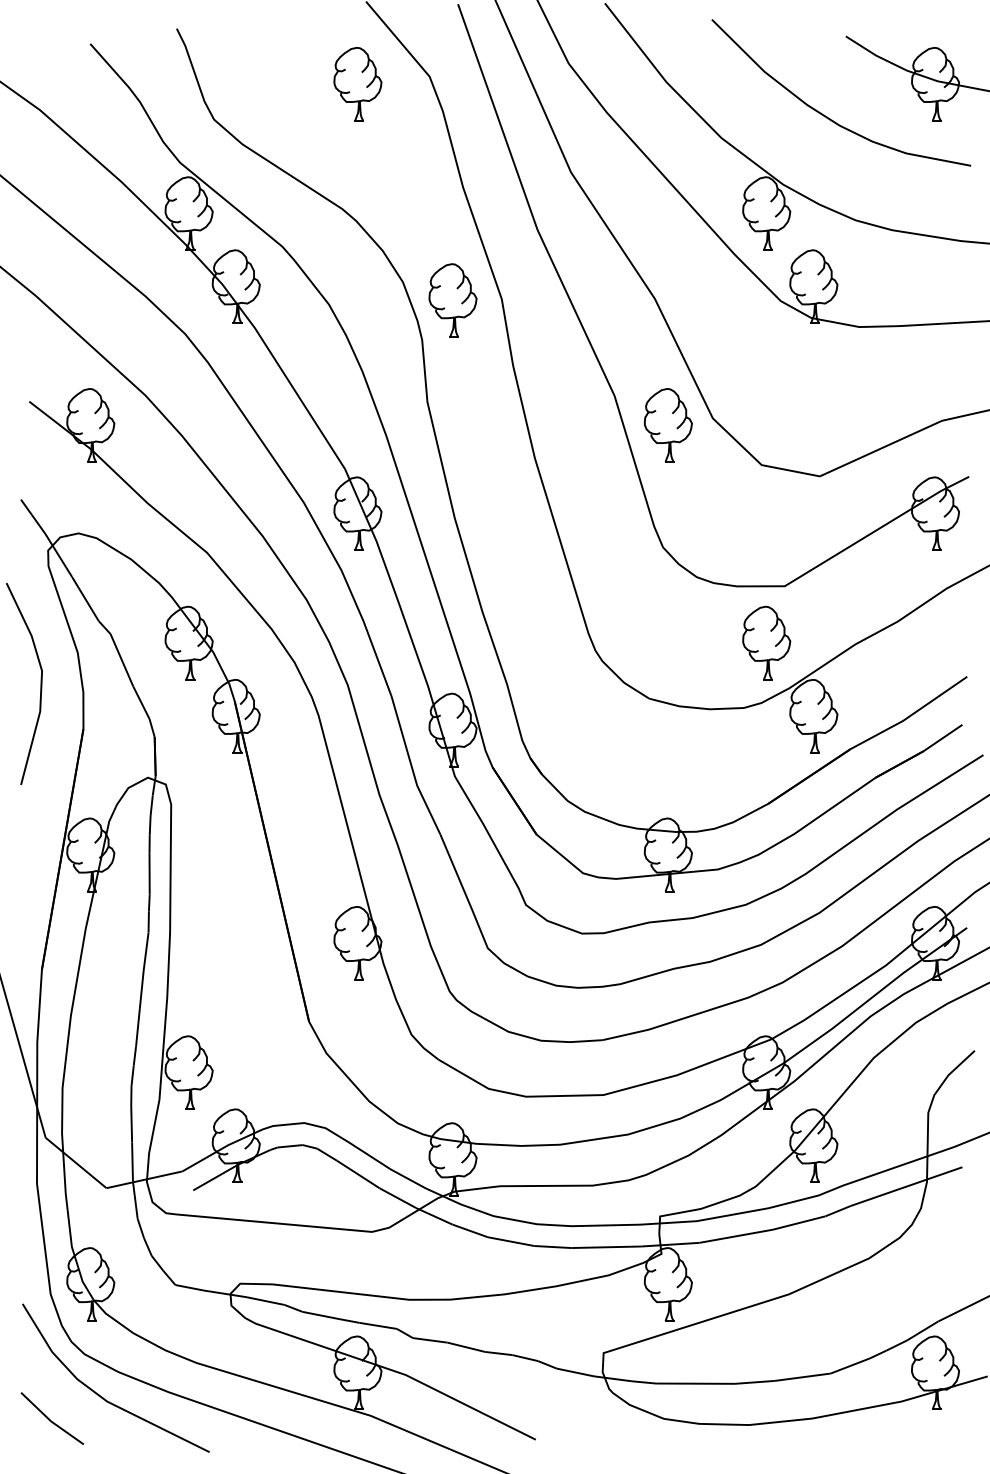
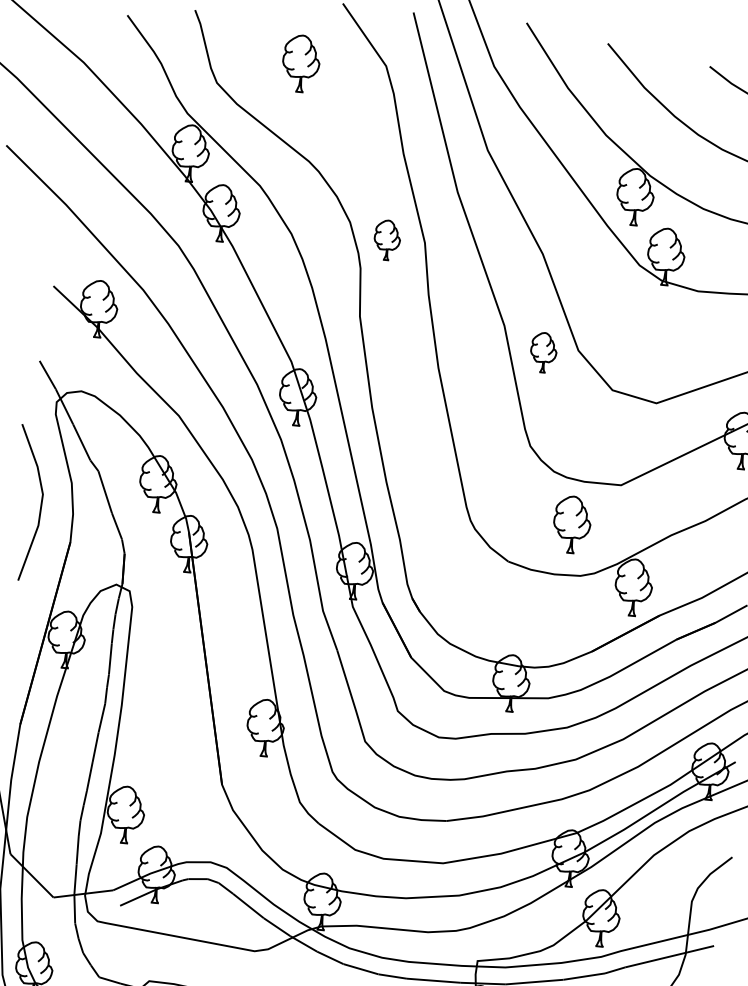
part: (357, 84) -> (300, 63), moved
part: (452, 300) -> (386, 240), size x0.7
part: (668, 425) -> (543, 352), size x0.7
part: (766, 642) -> (572, 524), moved

